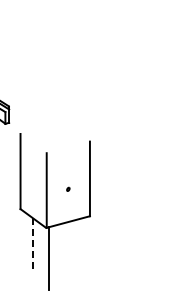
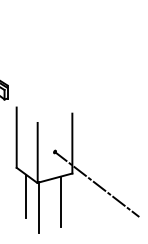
line: (120, 229) -> (96, 184), added
line: (32, 244) -> (26, 196), dashed -> solid
line: (75, 251) -> (60, 201), added

